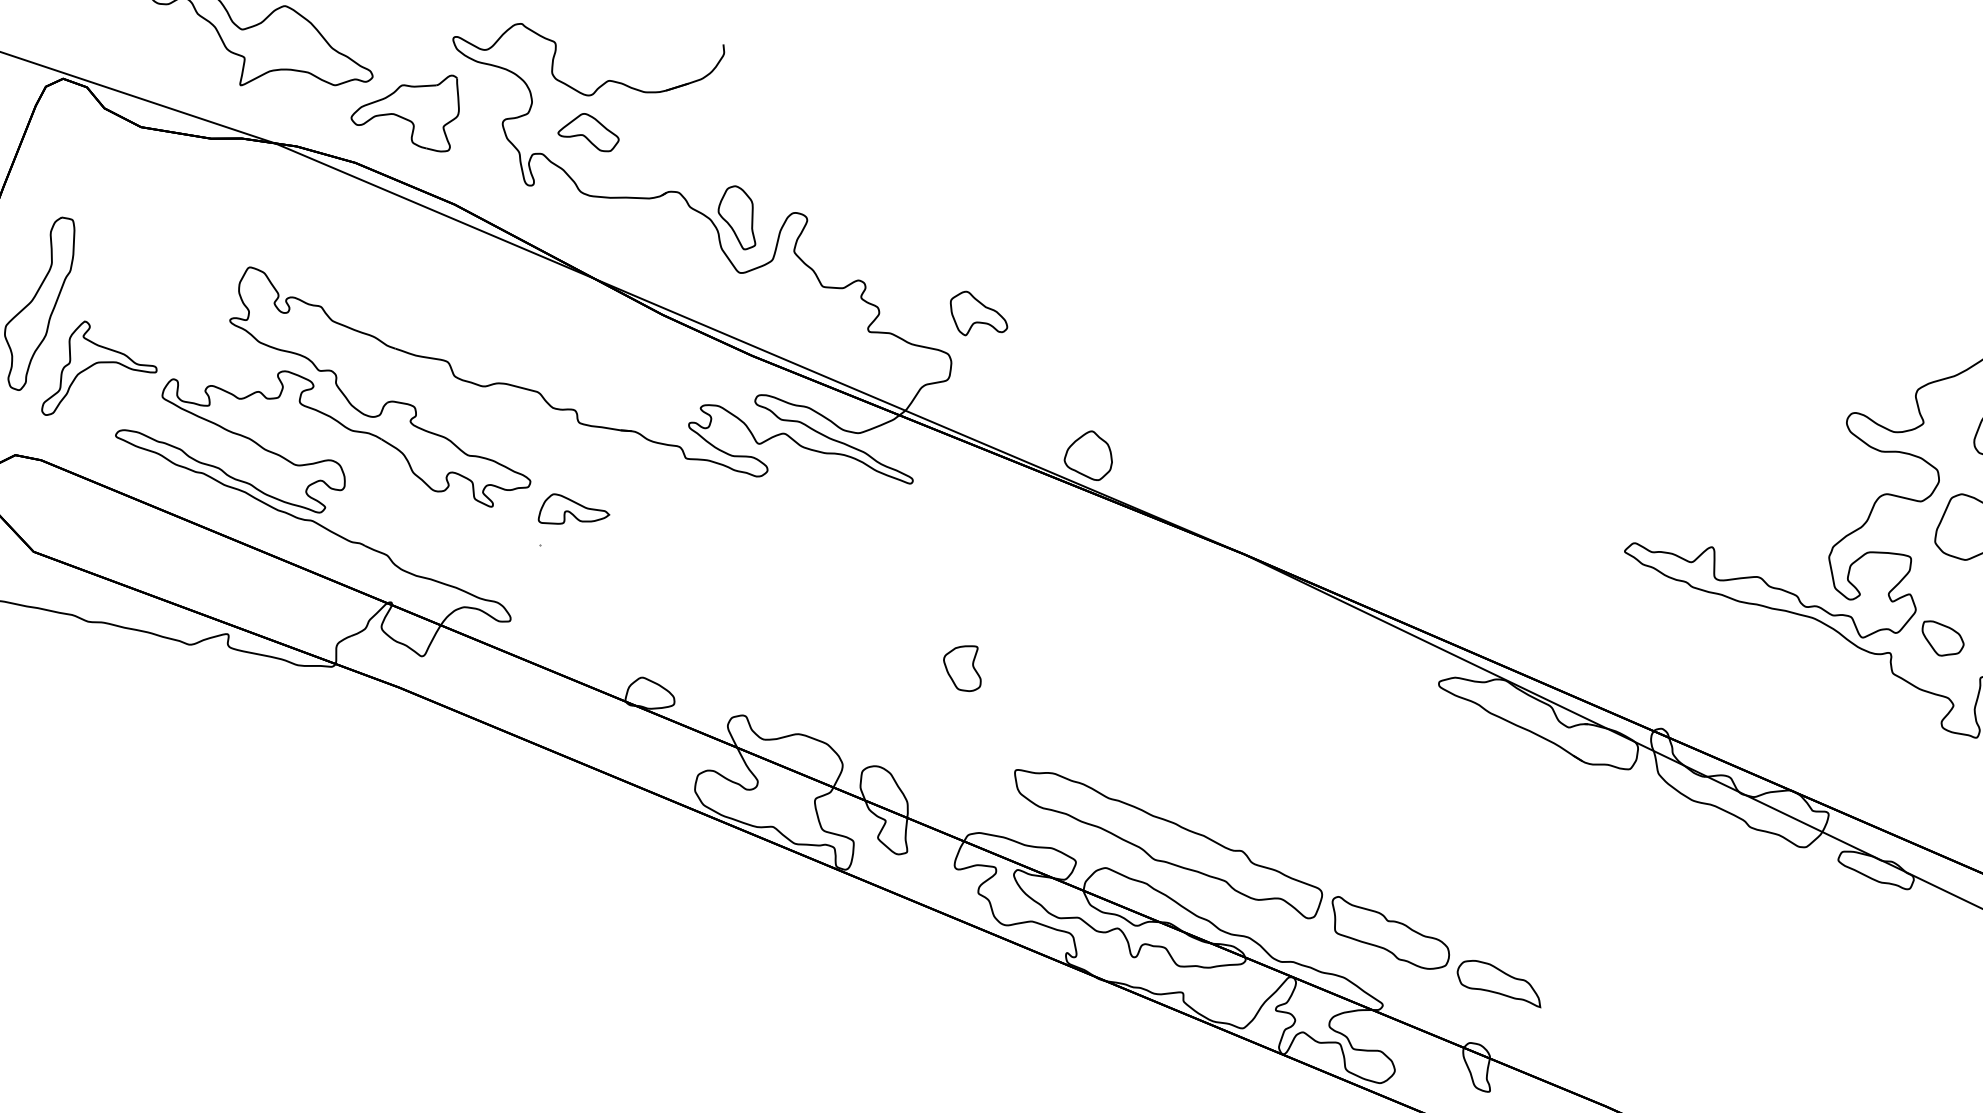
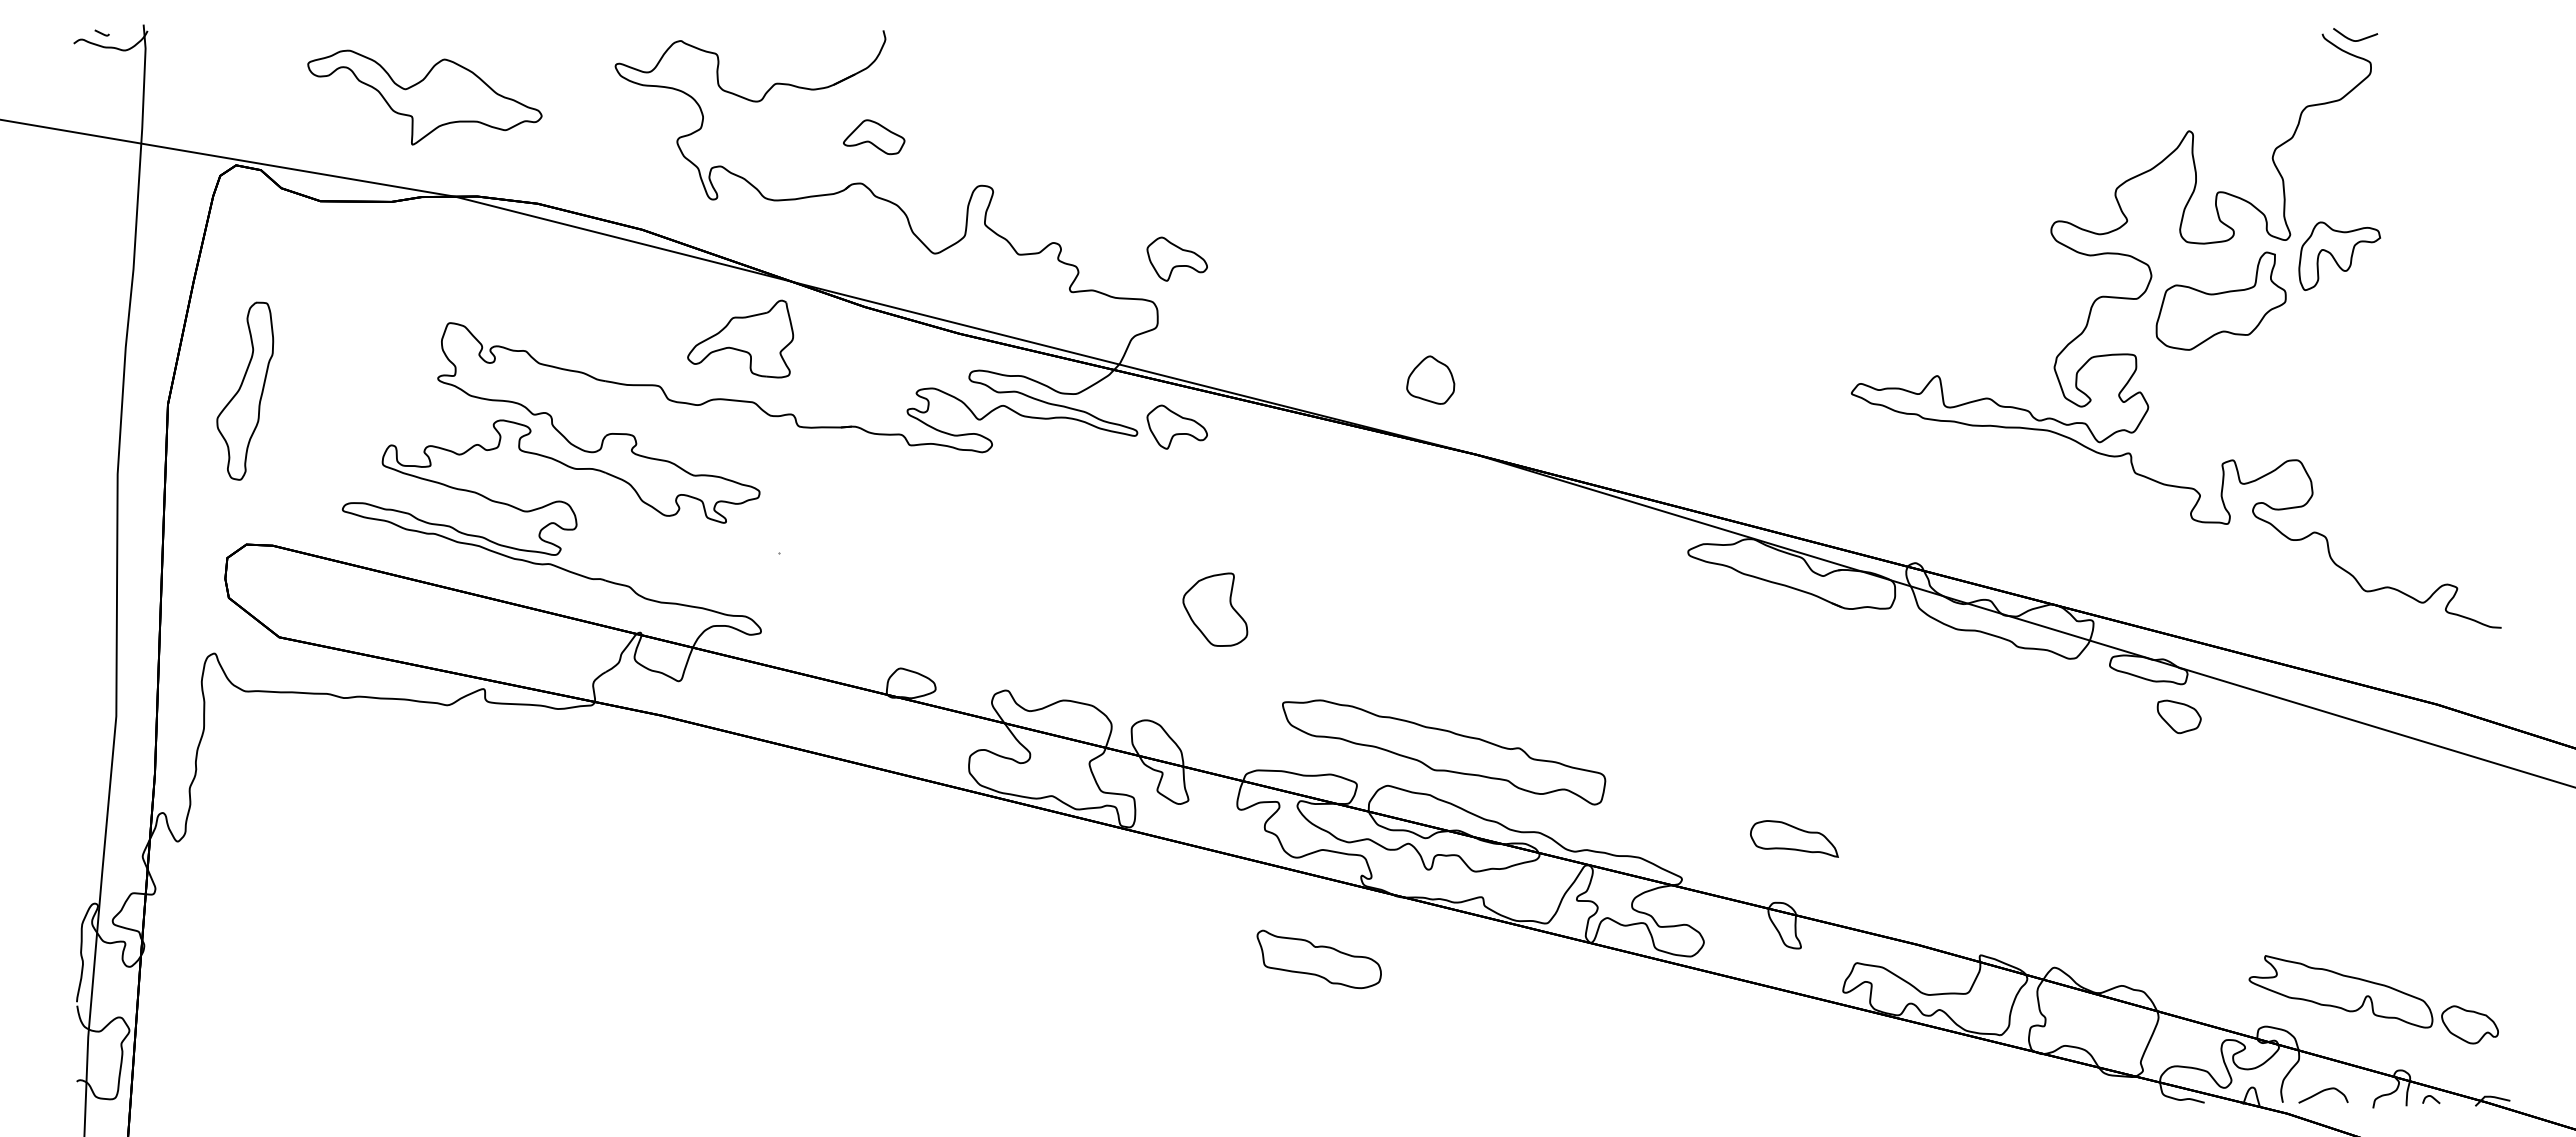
part: (406, 106) -> (740, 338), moved
part: (589, 132) -> (874, 137), moved
part: (738, 216) -> (924, 198), removed
part: (99, 363) -> (315, 441), removed
part: (1089, 454) -> (1430, 379), moved
part: (952, 480) -> (1176, 426), added
part: (574, 512) -> (807, 515), removed
part: (1941, 638) -> (2178, 716), moved
part: (963, 666) -> (1215, 608), size x1.6
part: (1389, 933) -> (1318, 959), moved

